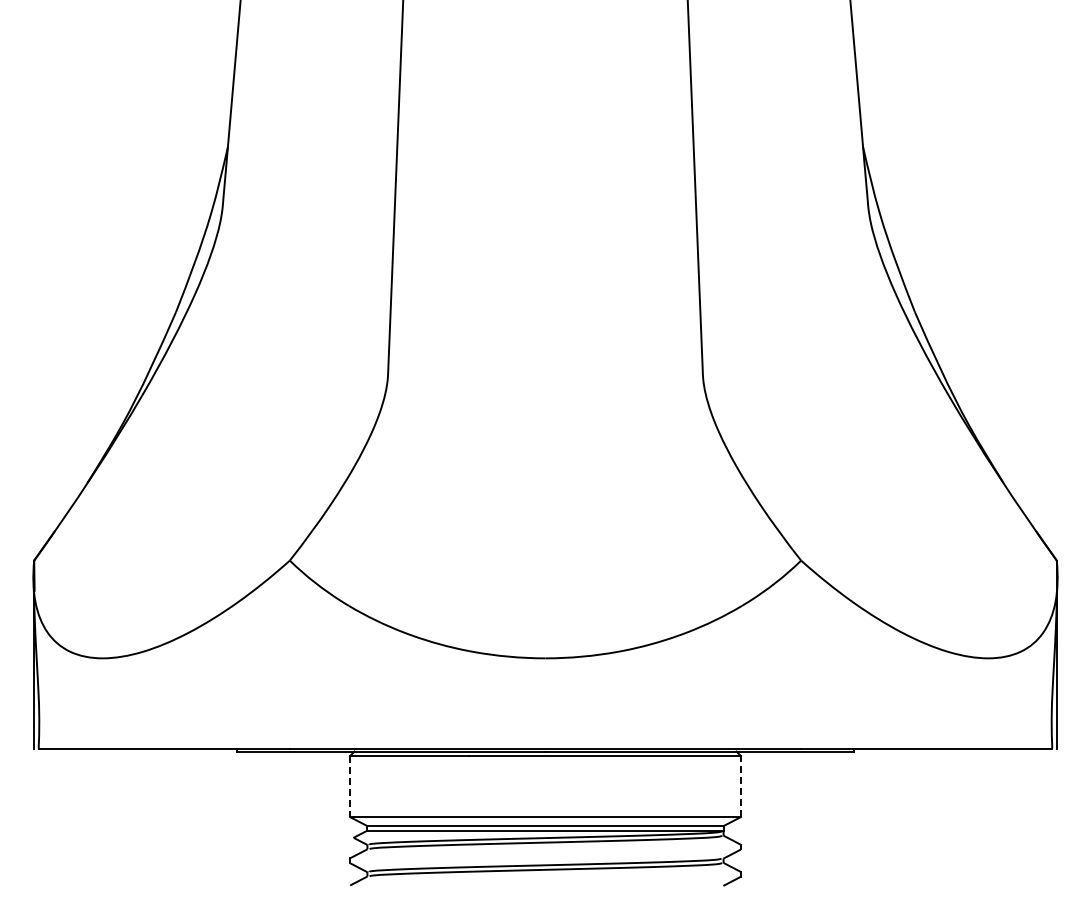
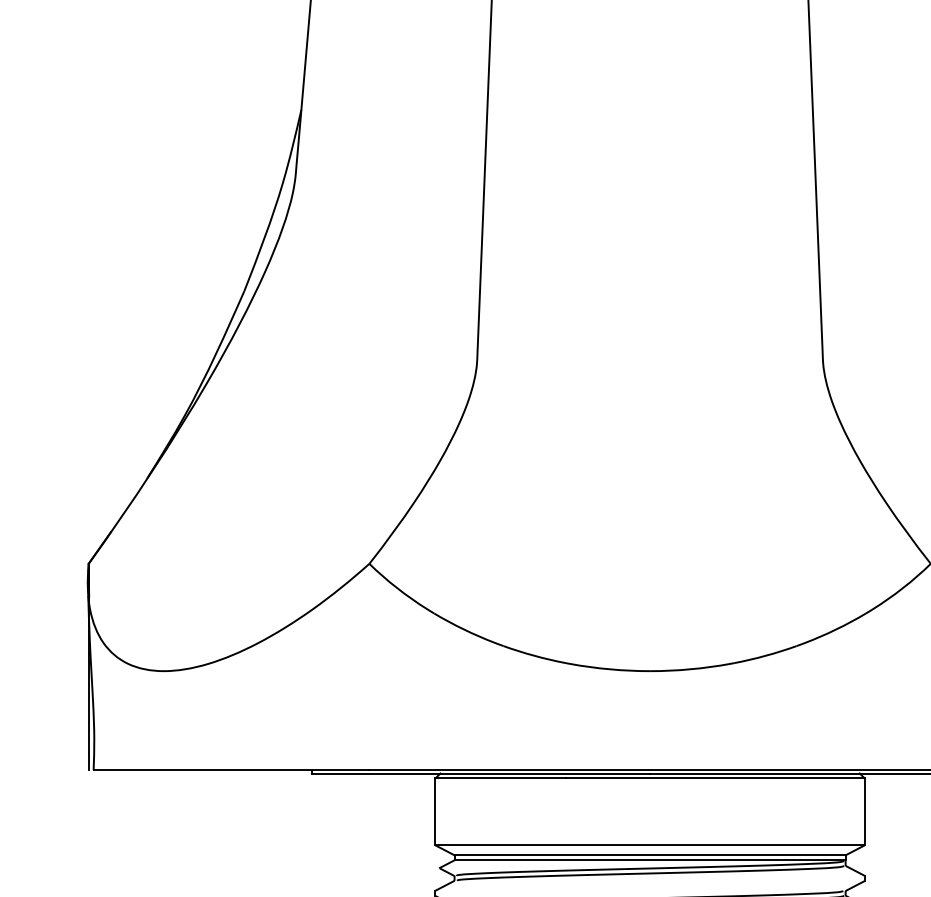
line: (740, 786) -> (864, 811), dashed -> solid
line: (350, 787) -> (435, 812), dashed -> solid

